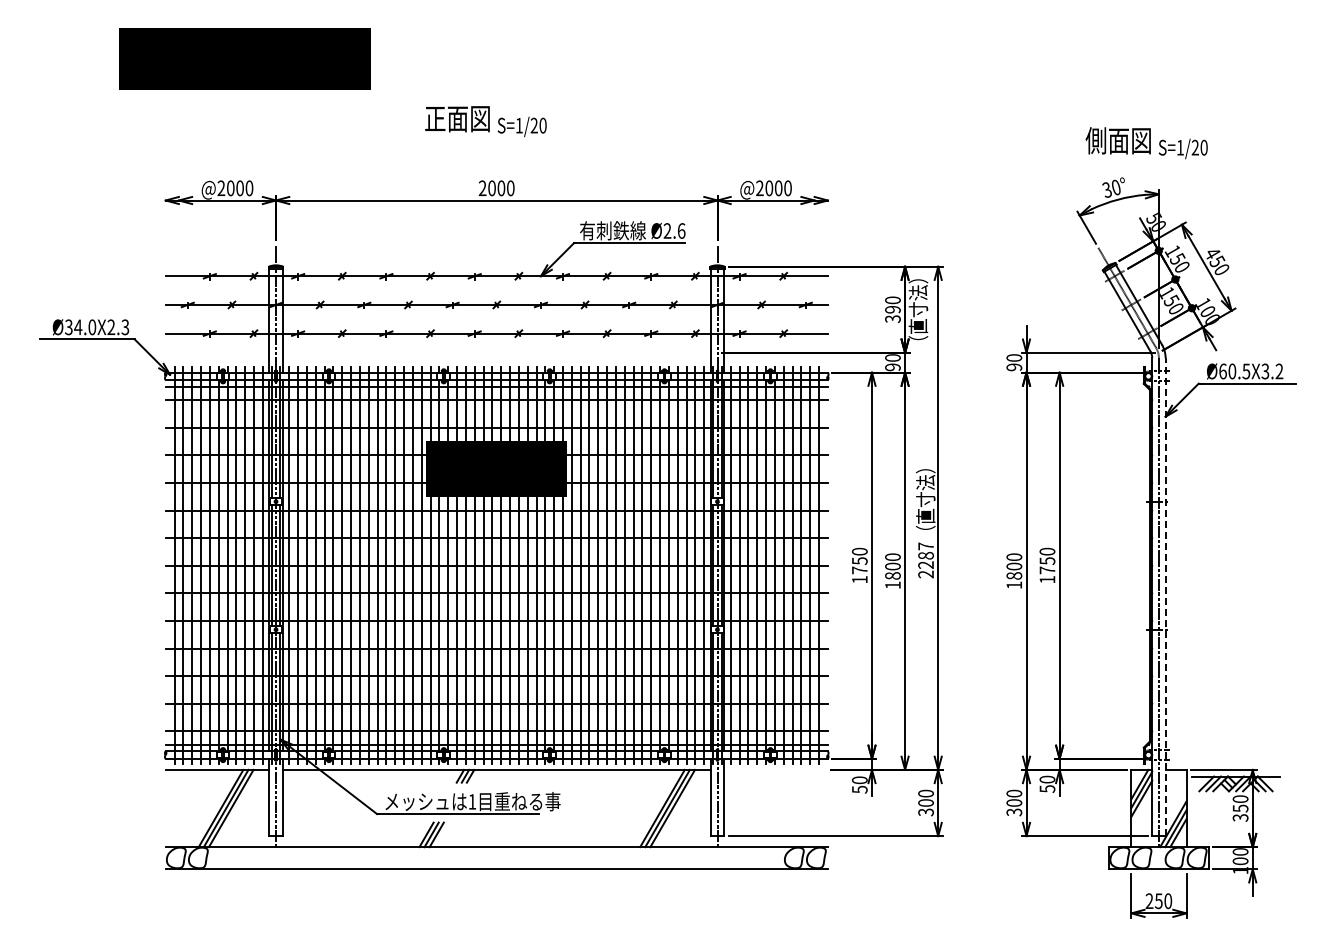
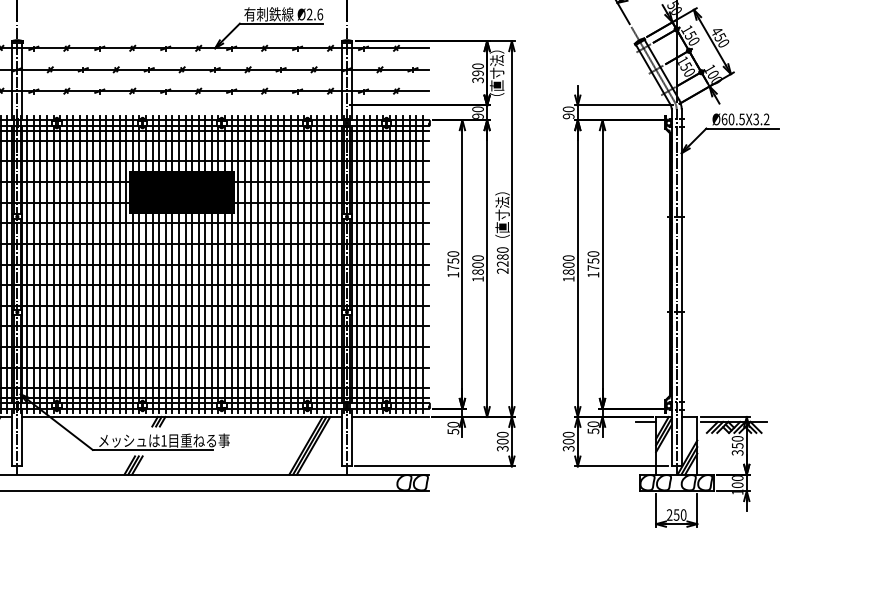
text: (925, 546) -> (502, 250), 2287 -> 2280
line: (1165, 596) -> (681, 287), dashed -> solid
line: (775, 769) -> (390, 416), added
line: (1117, 776) -> (645, 421), added

